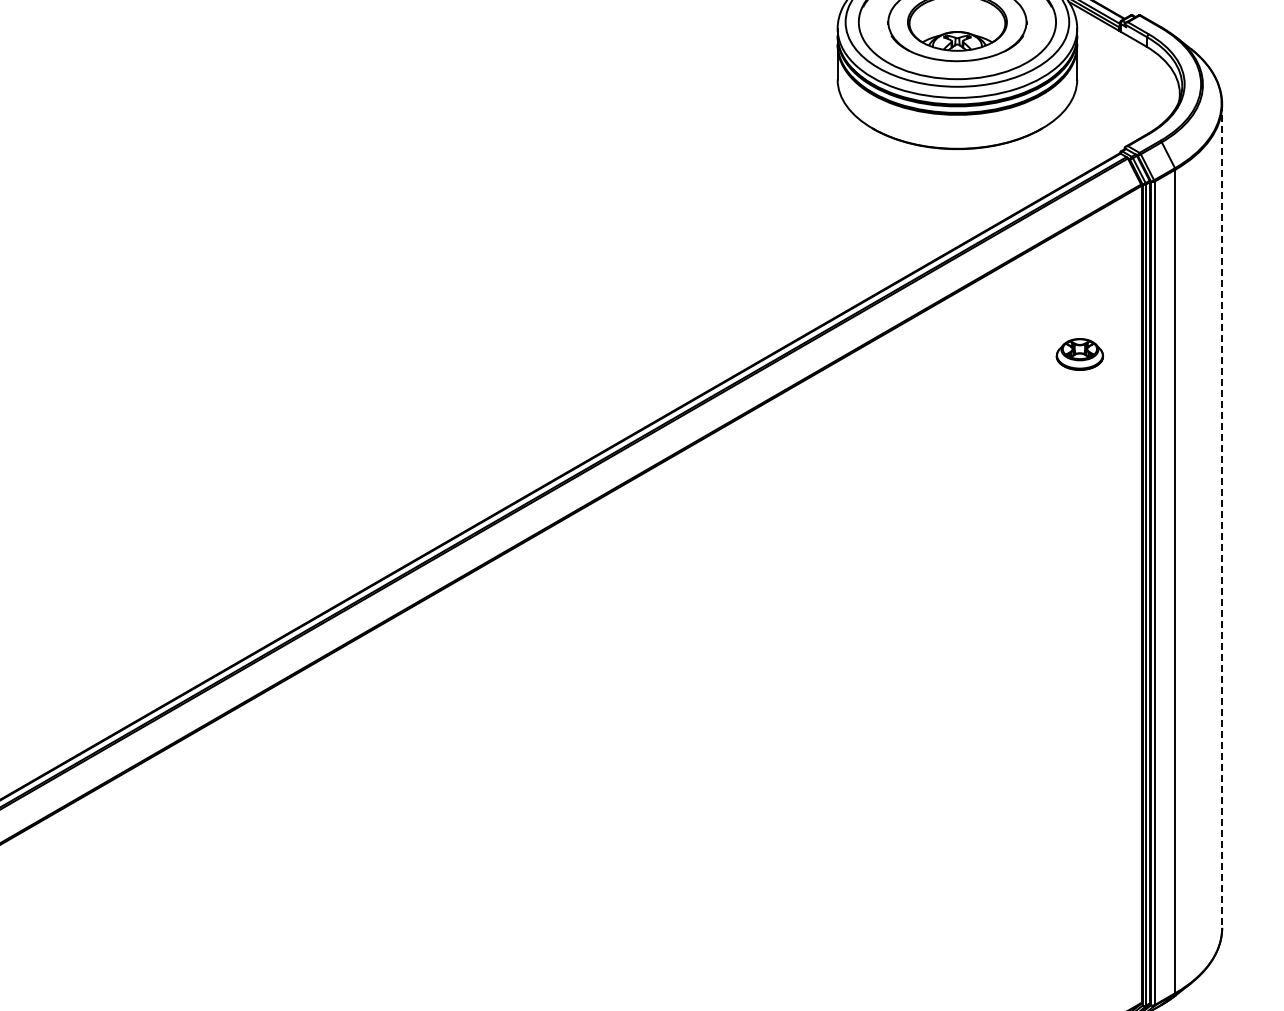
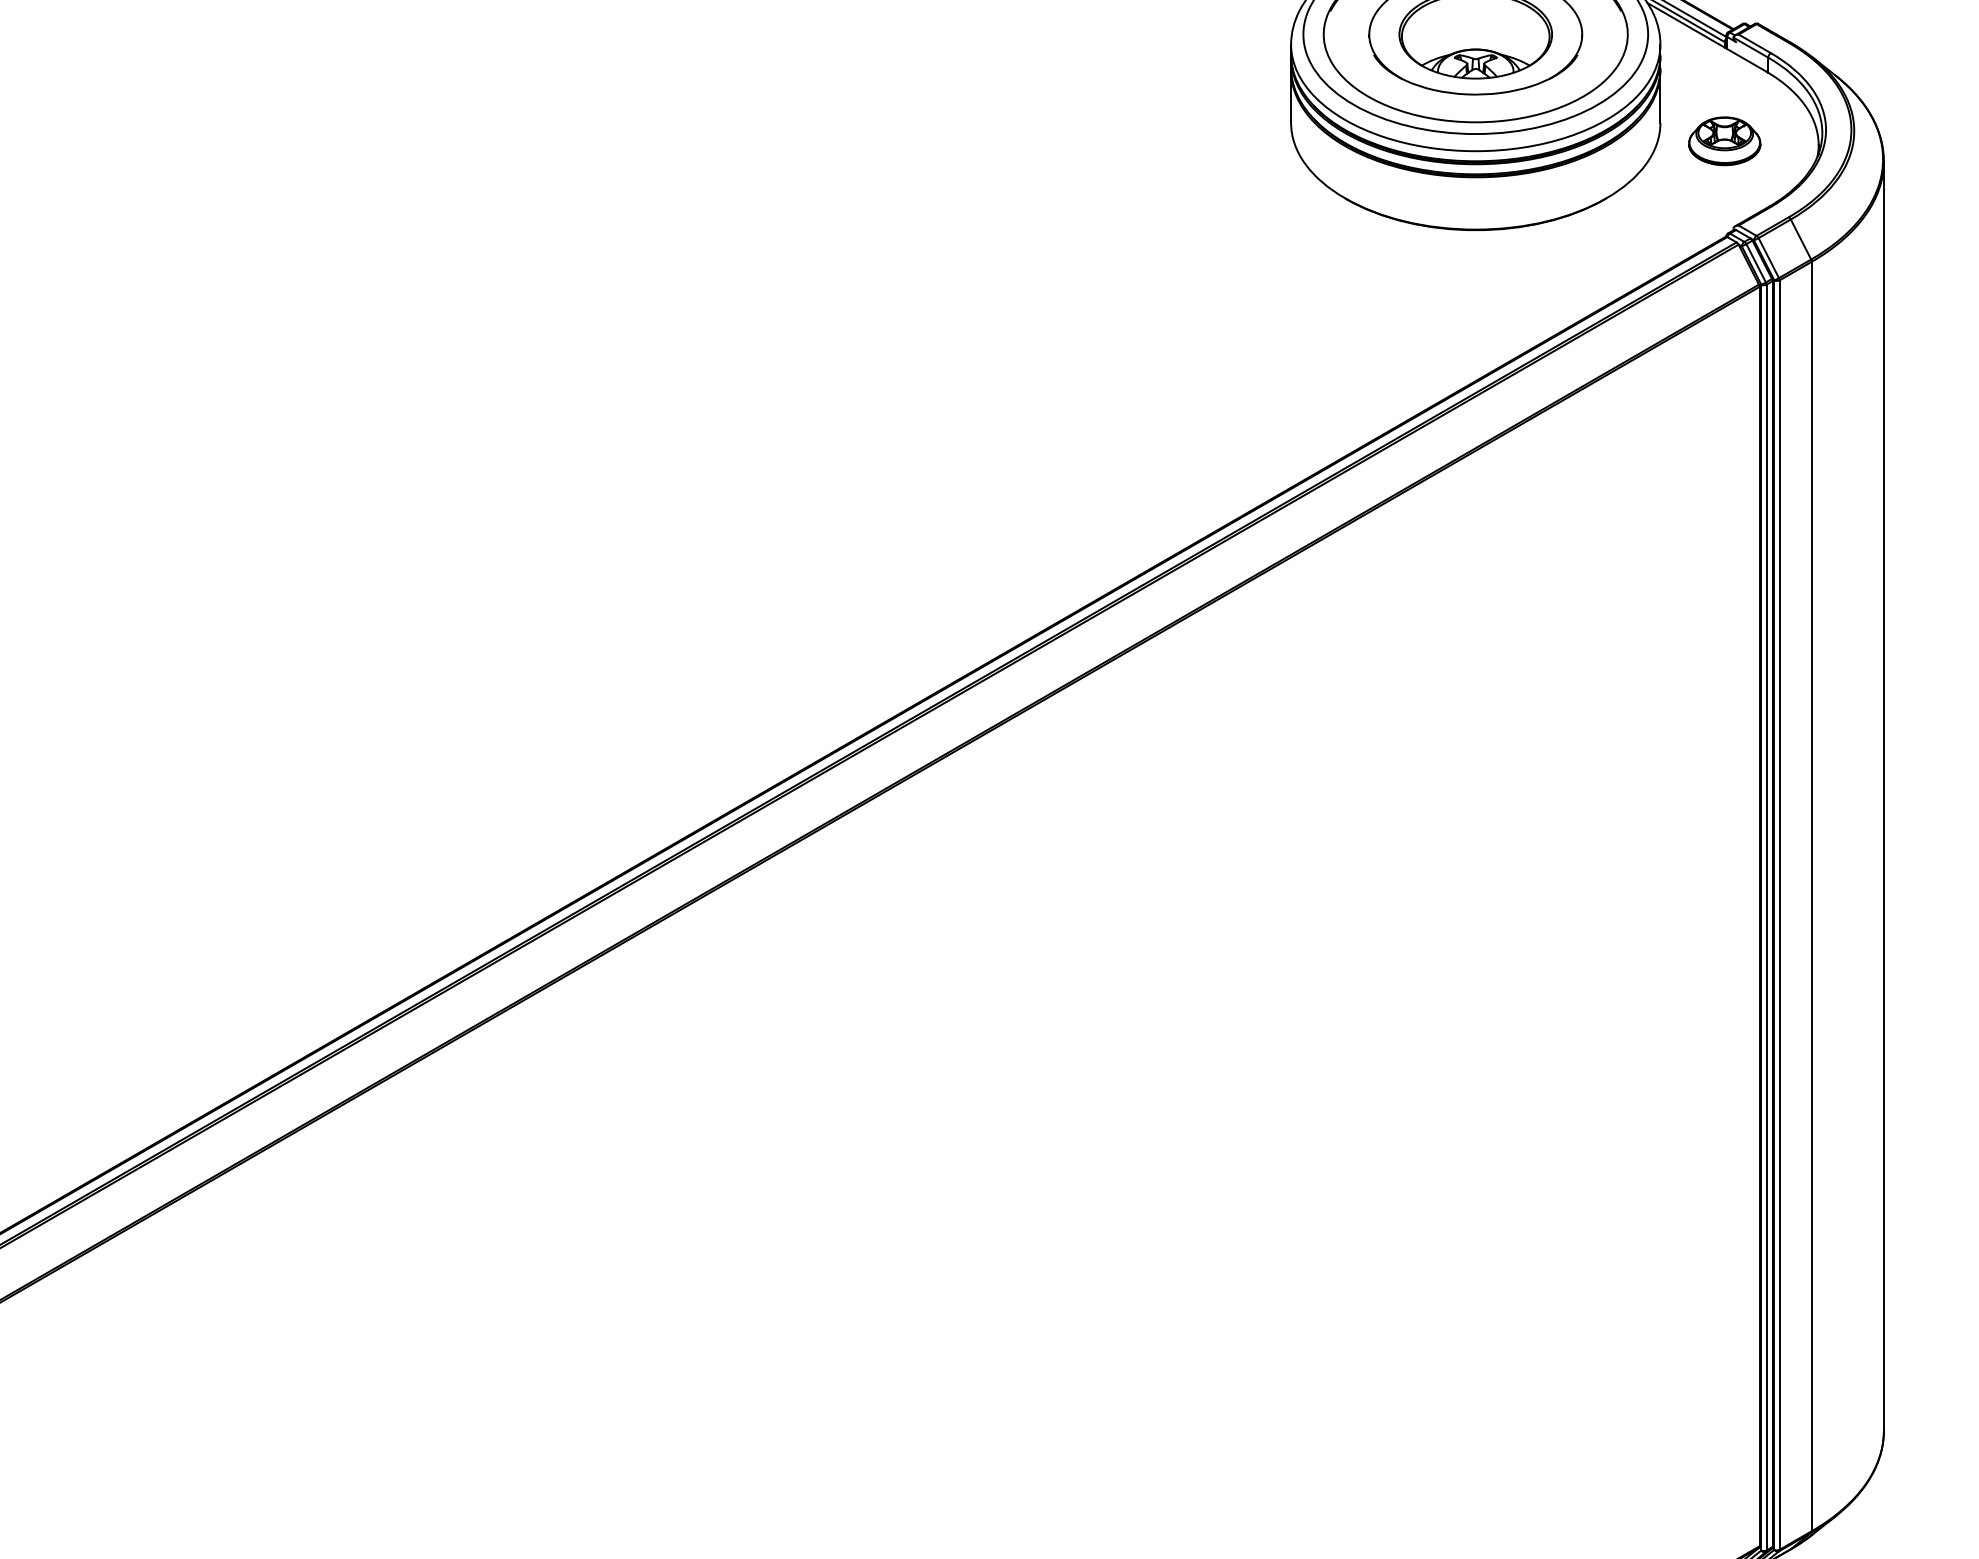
part: (1079, 354) -> (1724, 141), moved
line: (1222, 516) -> (1884, 796), dashed -> solid

